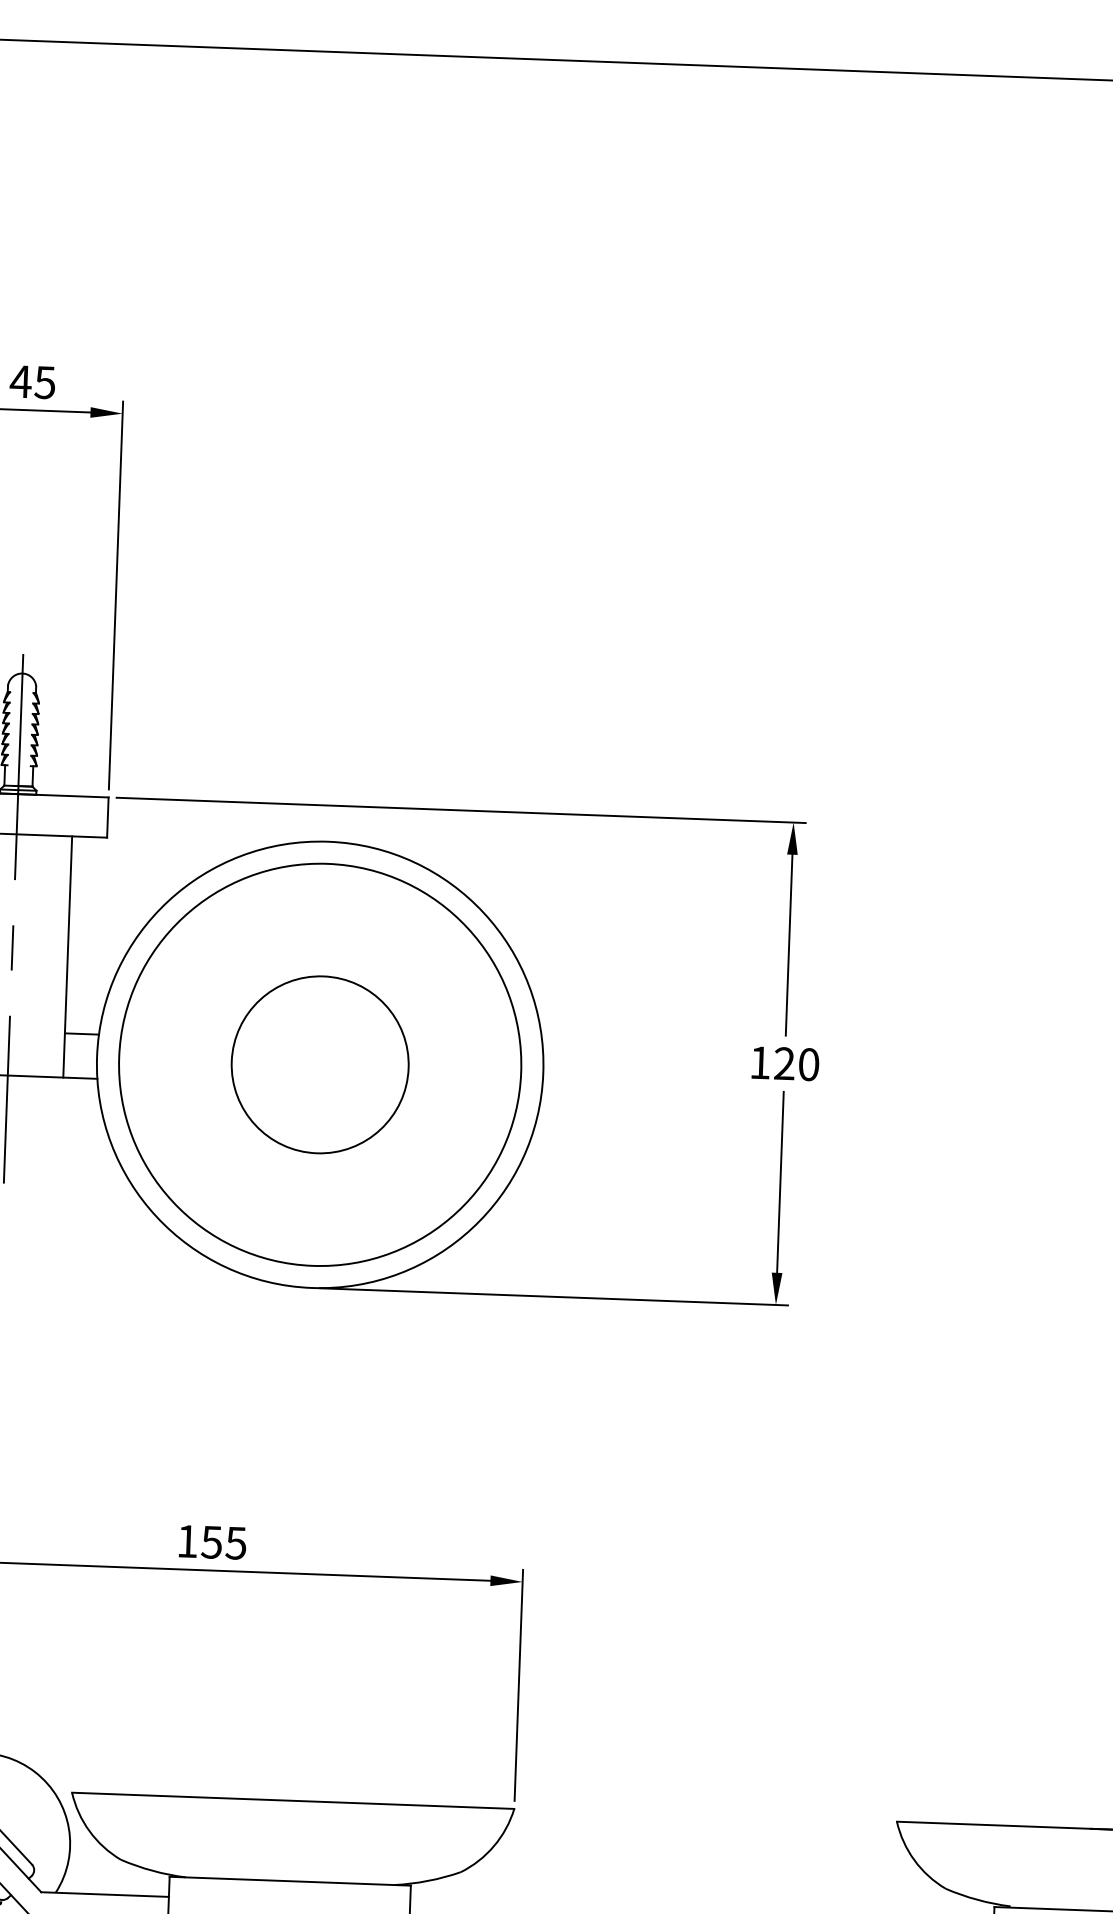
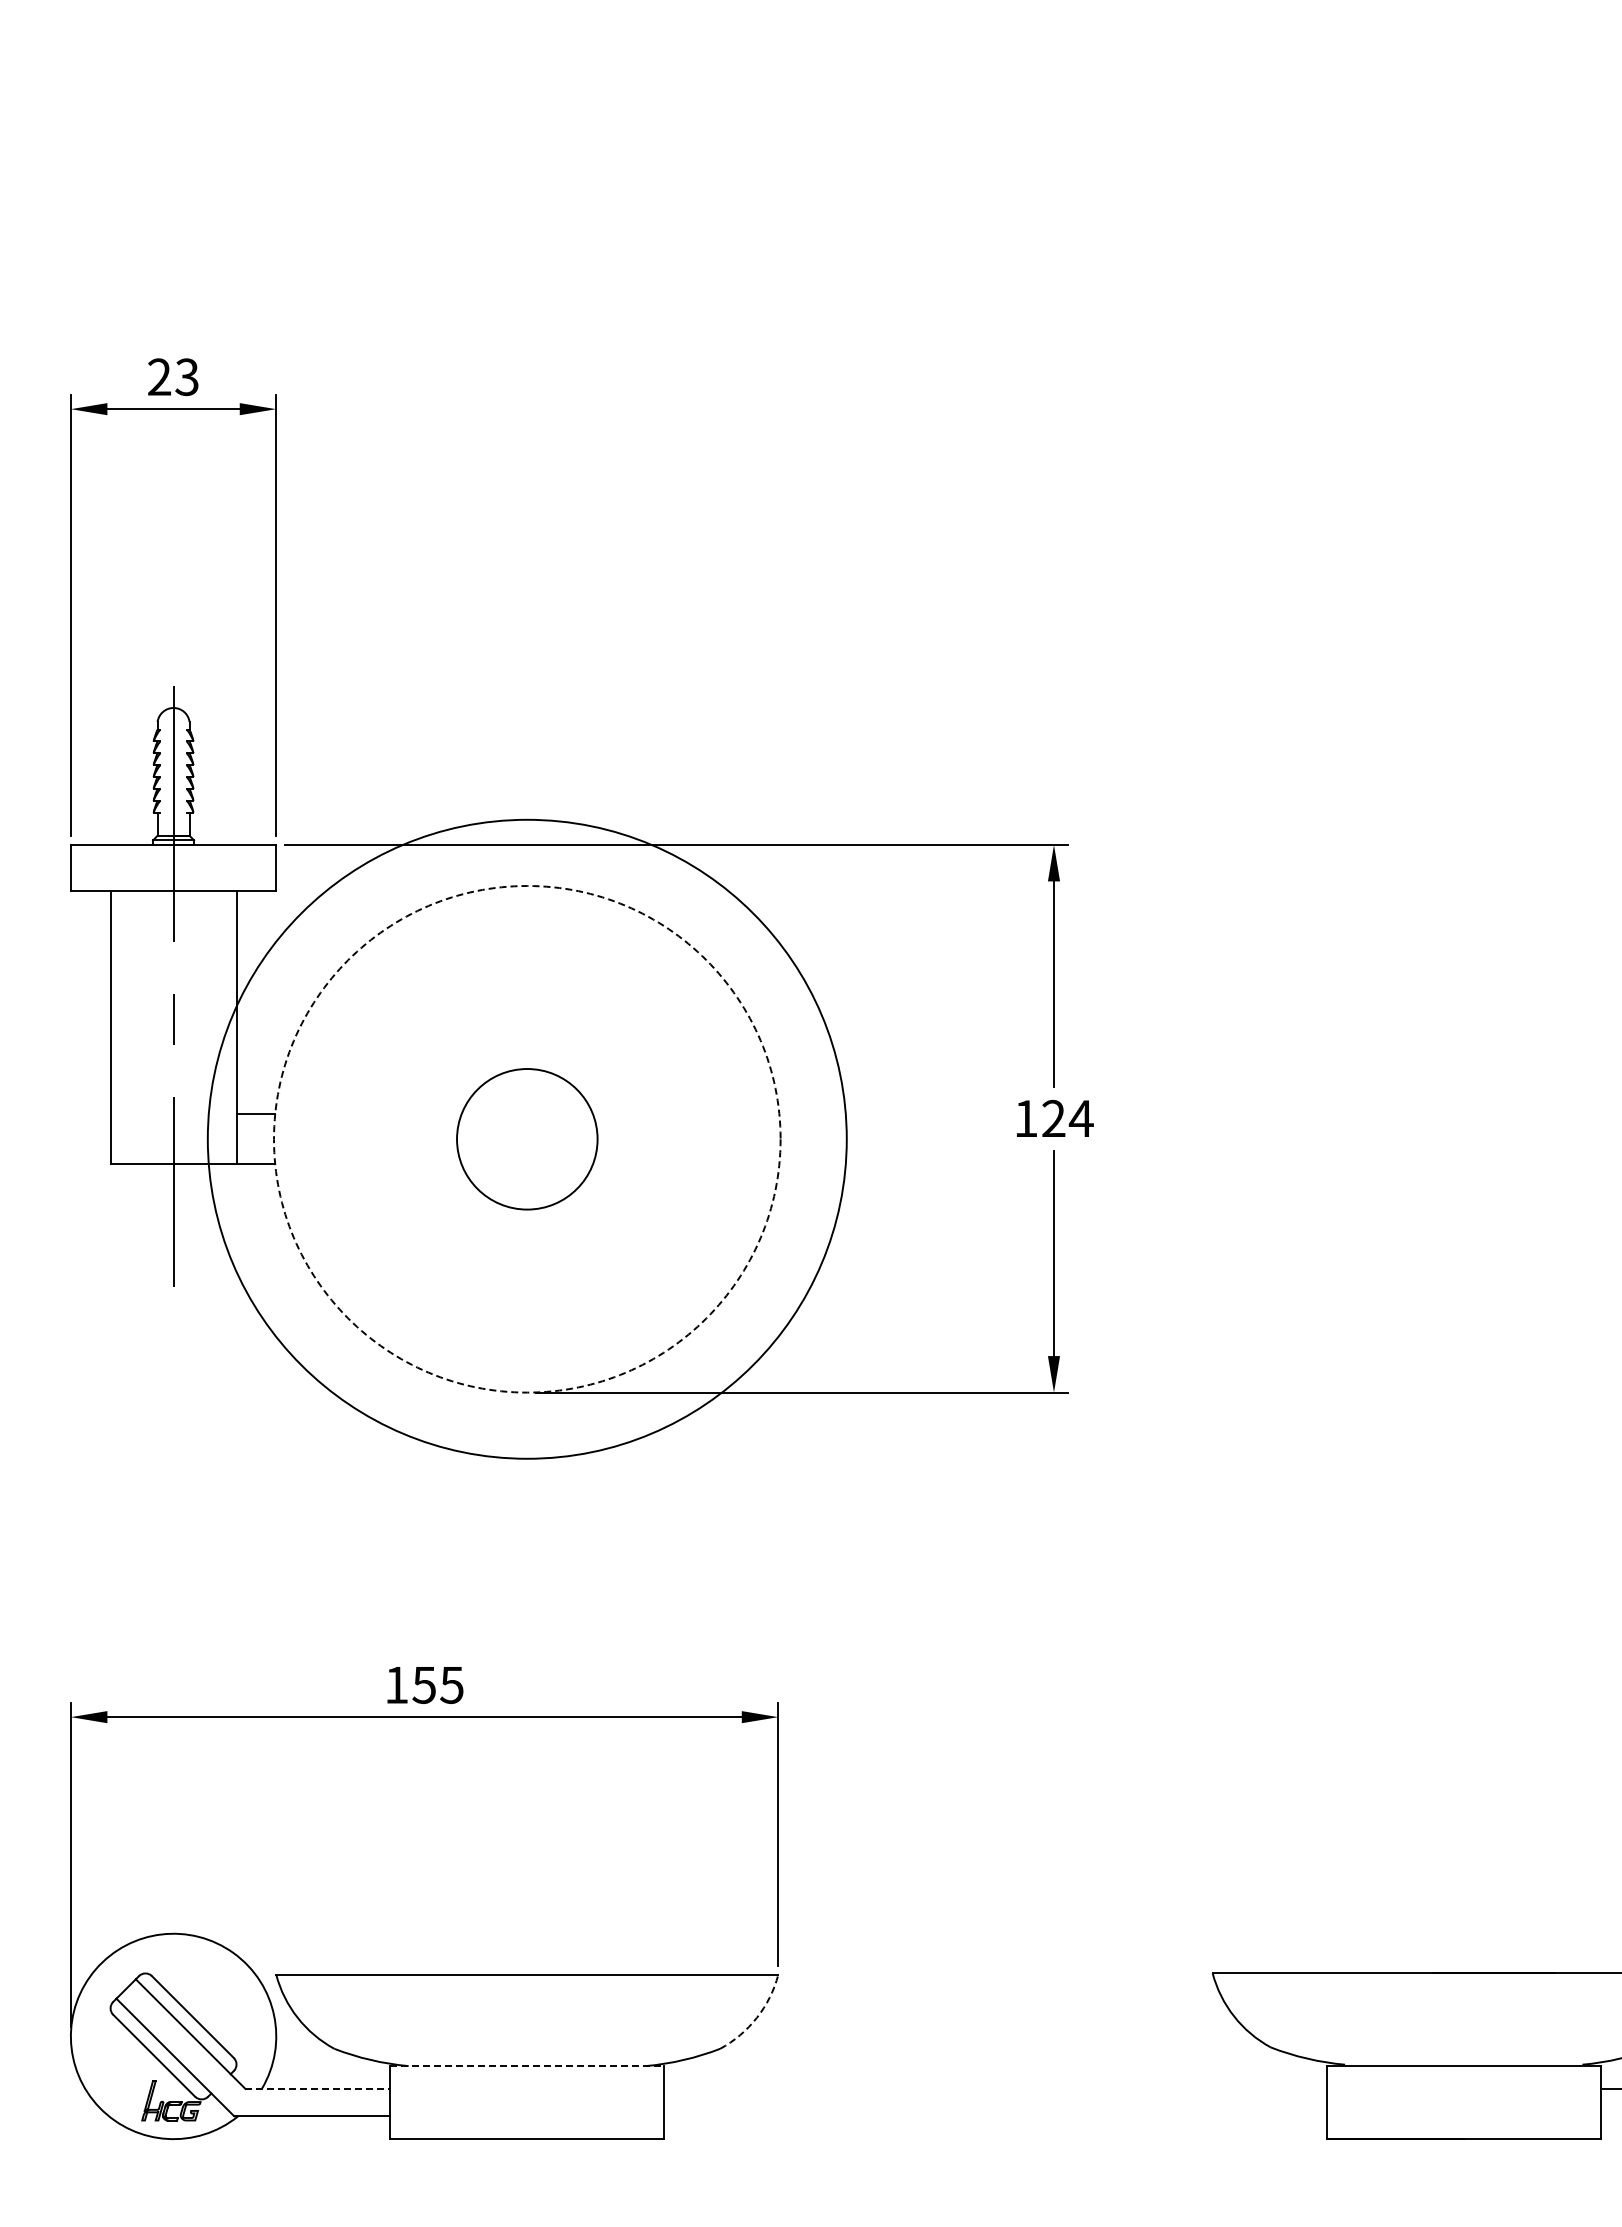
text: (32, 381) -> (172, 376), 45 -> 23
circle: (319, 1064) -> (526, 1138), size x0.7
circle: (320, 1064) -> (527, 1138), solid -> dashed
text: (808, 1064) -> (1080, 1118), 120 -> 124
circle: (320, 1065) -> (527, 1139), size x1.4
arc: (493, 1845) -> (756, 2017), solid -> dashed
line: (290, 1881) -> (527, 2066), solid -> dashed
line: (105, 1894) -> (318, 2088), solid -> dashed

